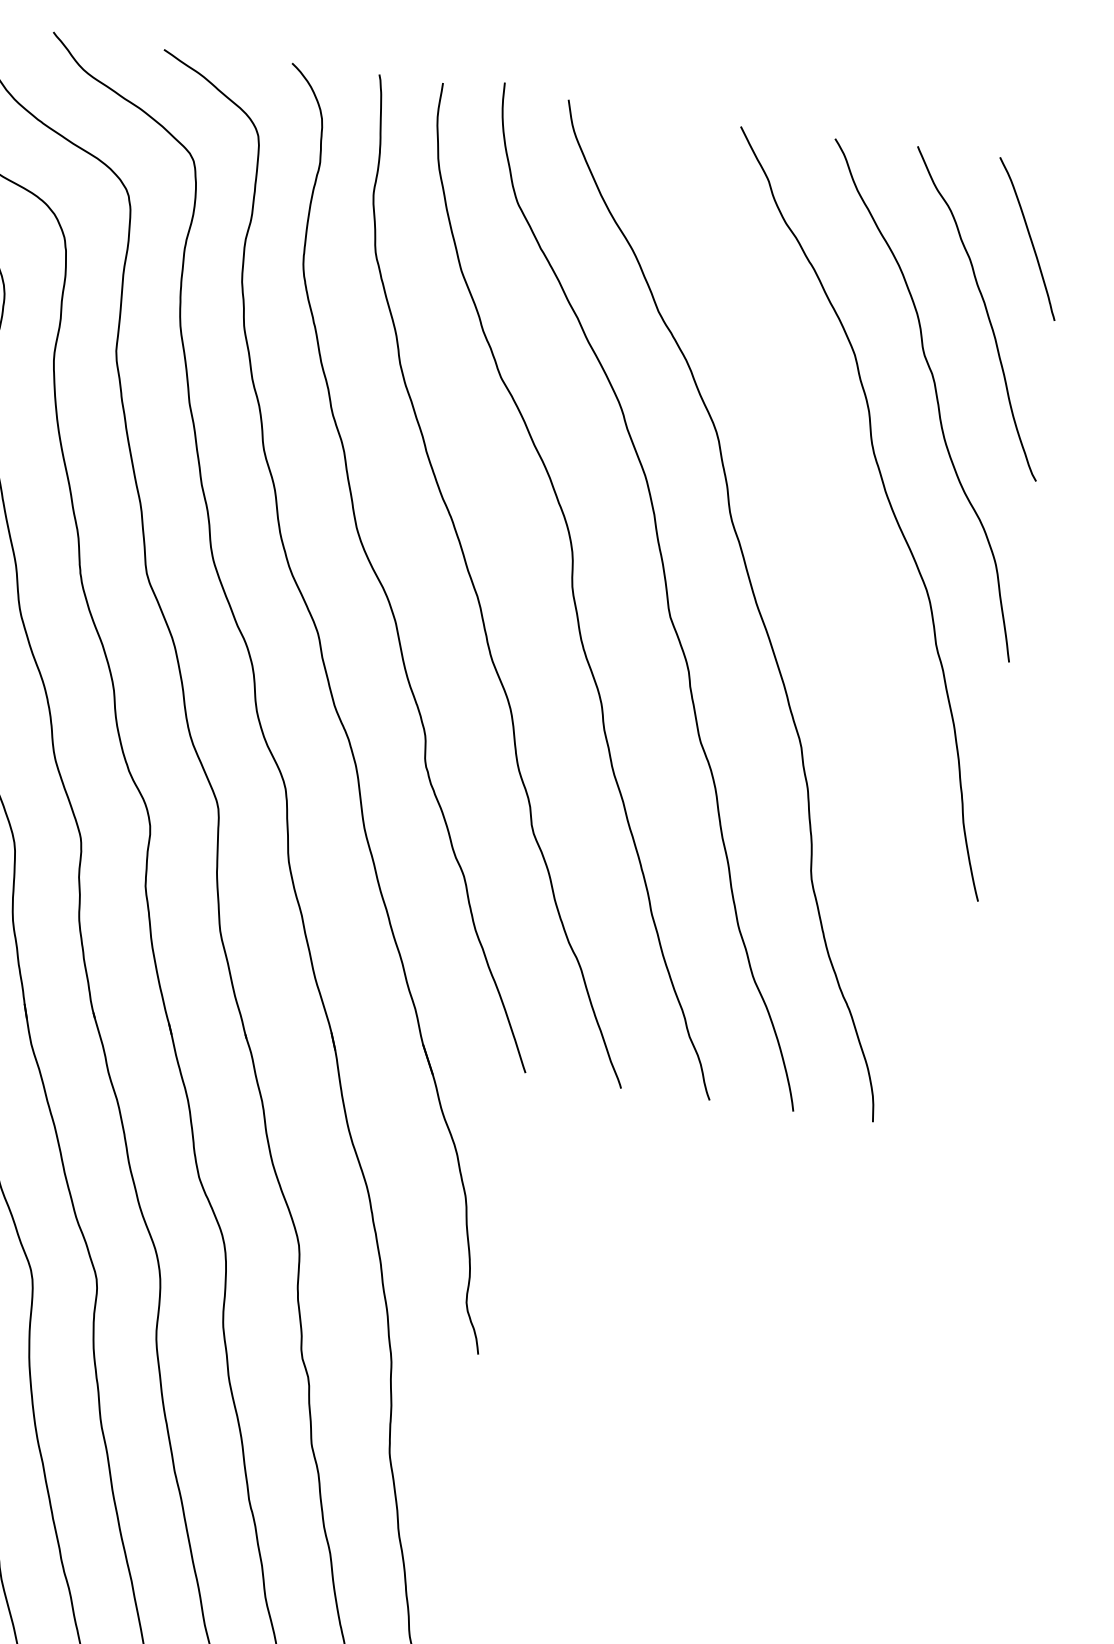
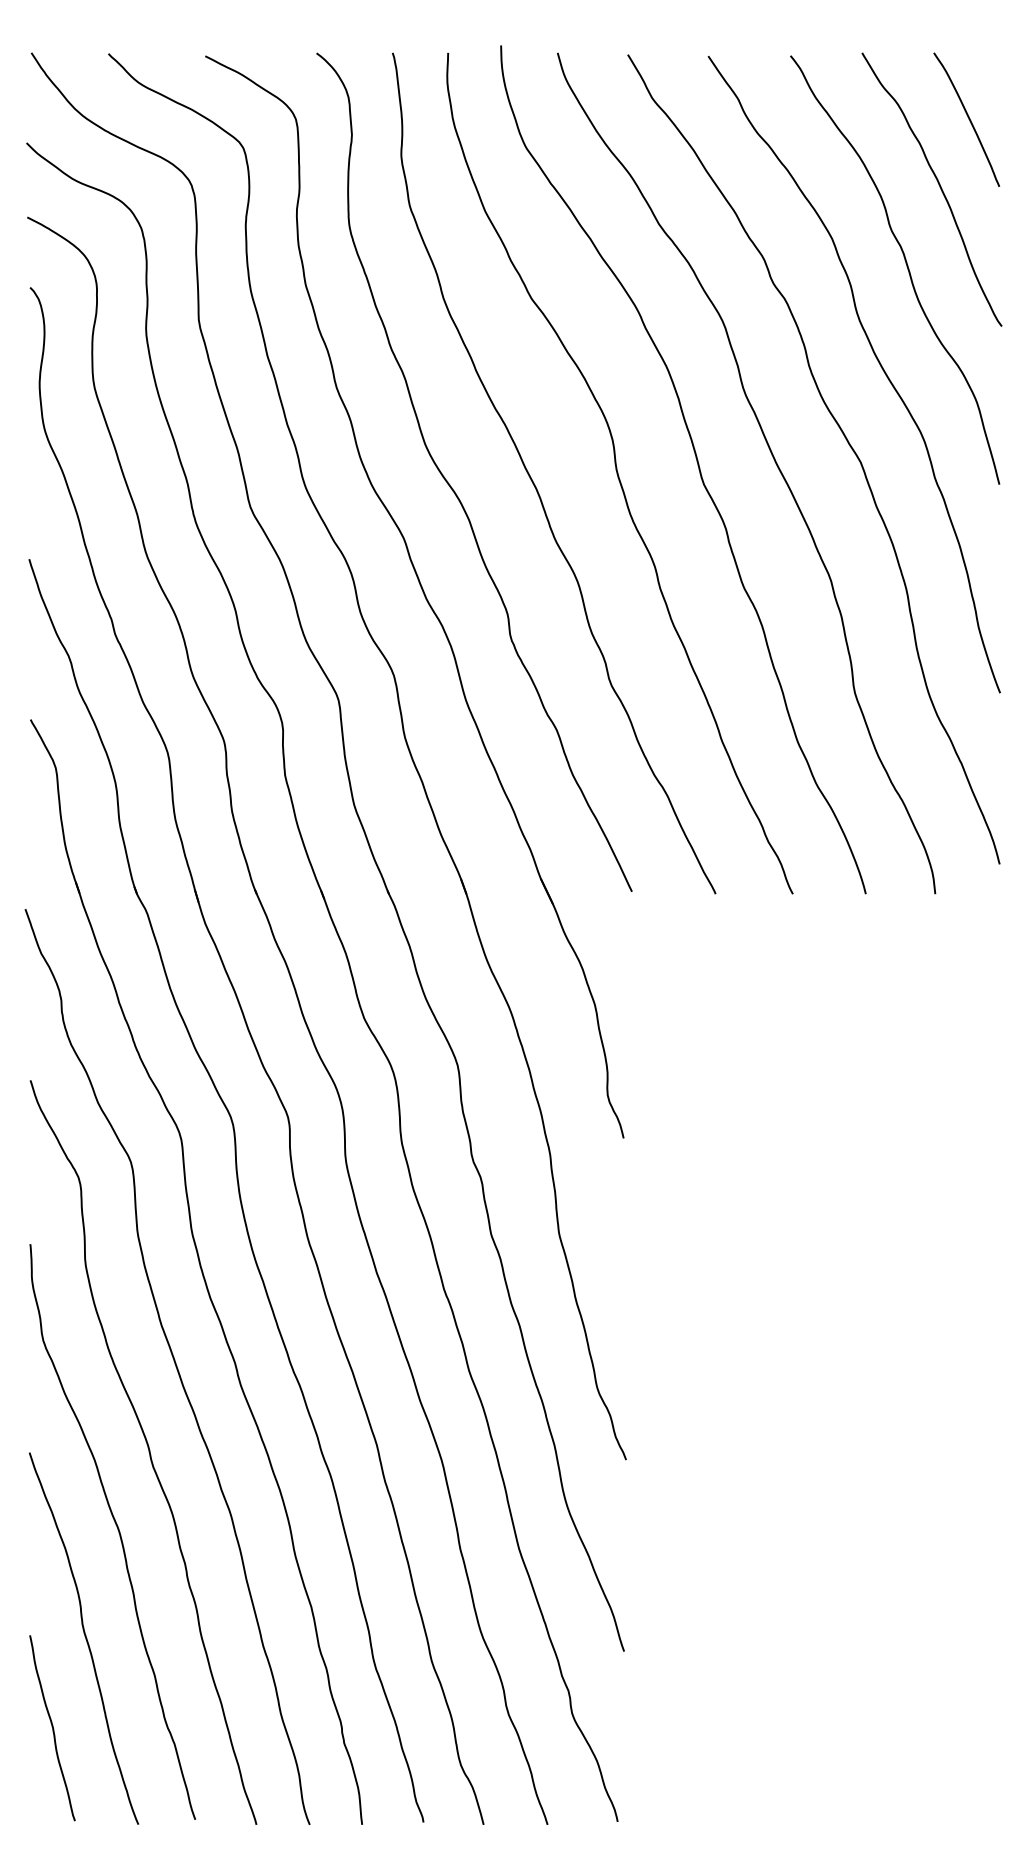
curve: (840, 589) -> (846, 441), added

